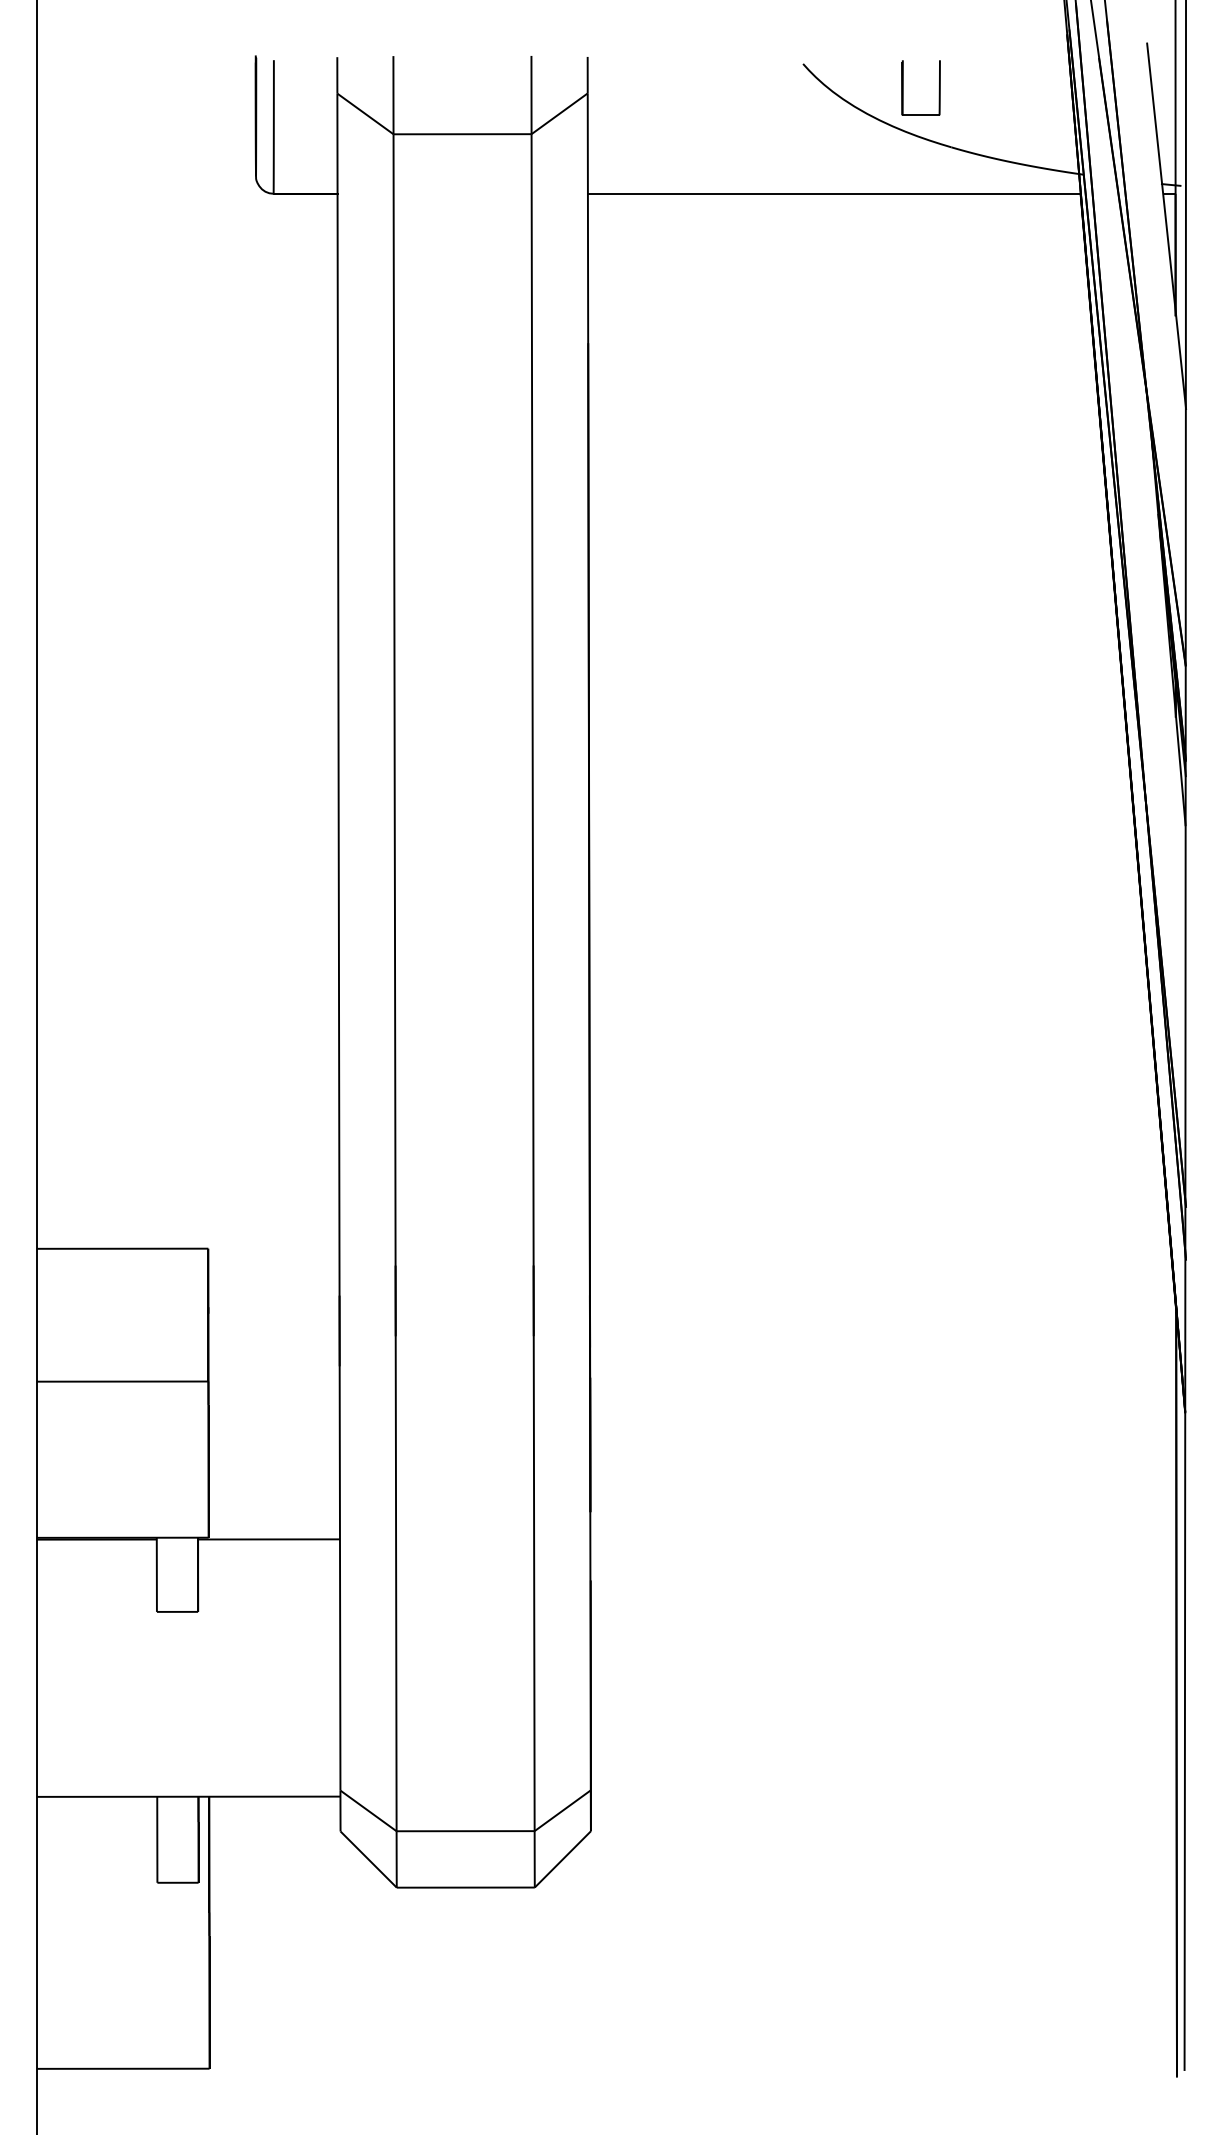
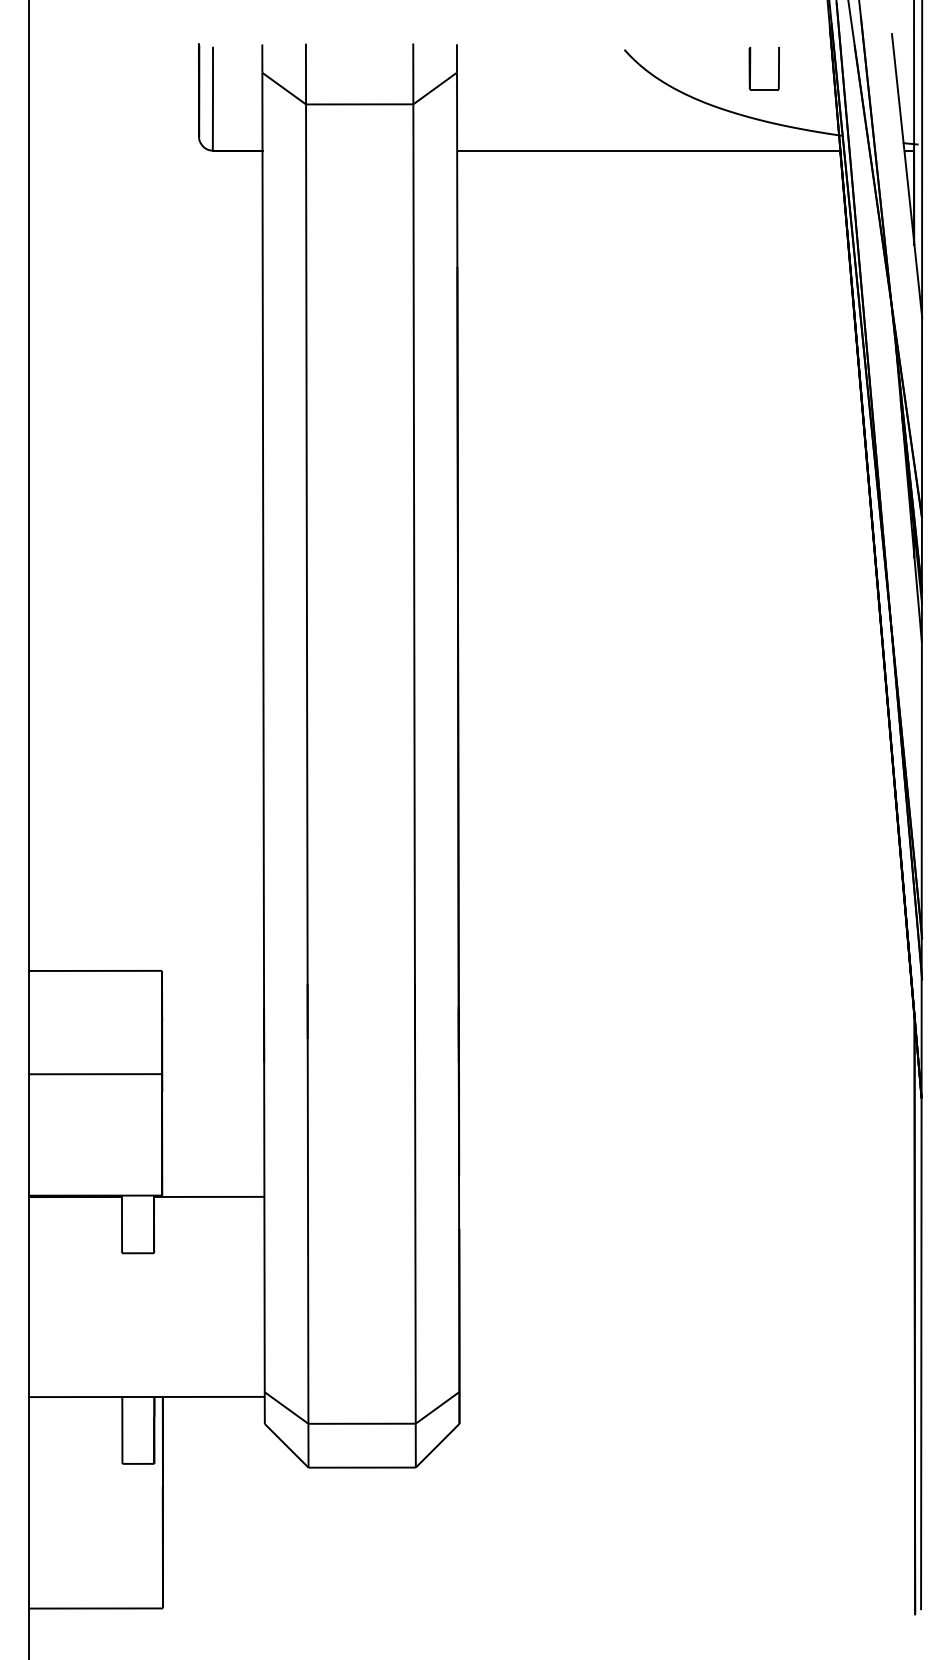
part: (903, 87) -> (750, 68), moved

